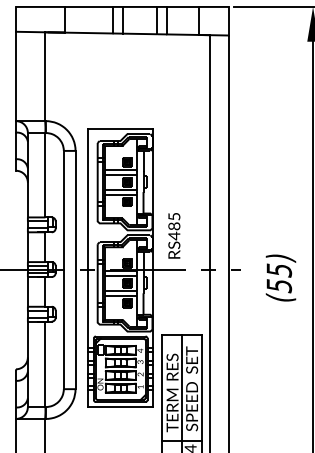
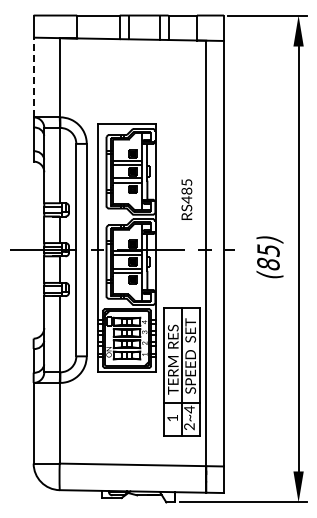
line: (15, 76) -> (33, 77), solid -> dashed
text: (173, 235) -> (186, 199), moved
text: (279, 285) -> (268, 263), (55) -> (85)

